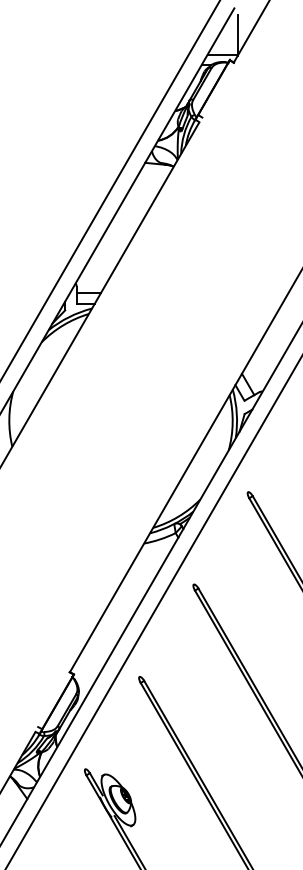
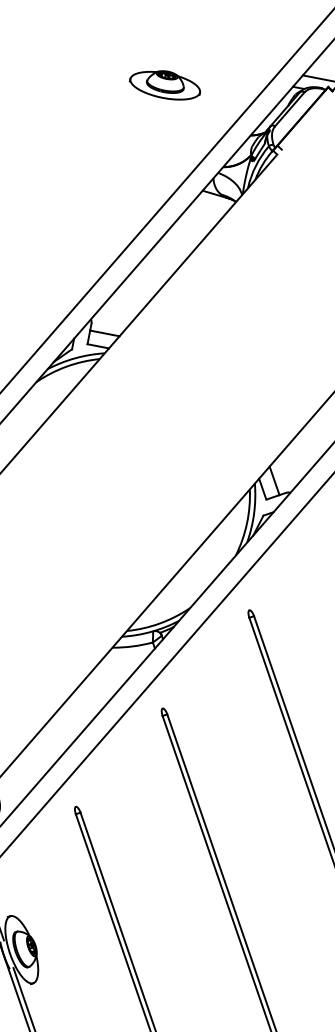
part: (98, 83) -> (165, 84), added

